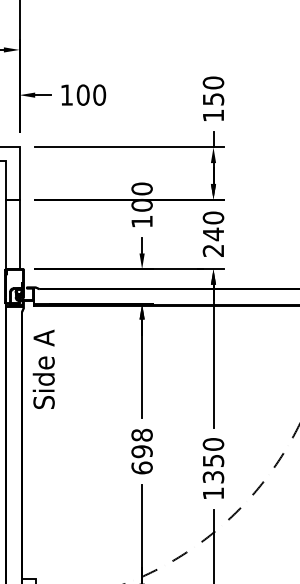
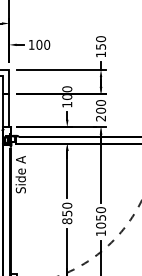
text: (214, 233) -> (101, 110), 240 -> 200
text: (142, 451) -> (67, 213), 698 -> 850
text: (214, 477) -> (101, 225), 1350 -> 1050

